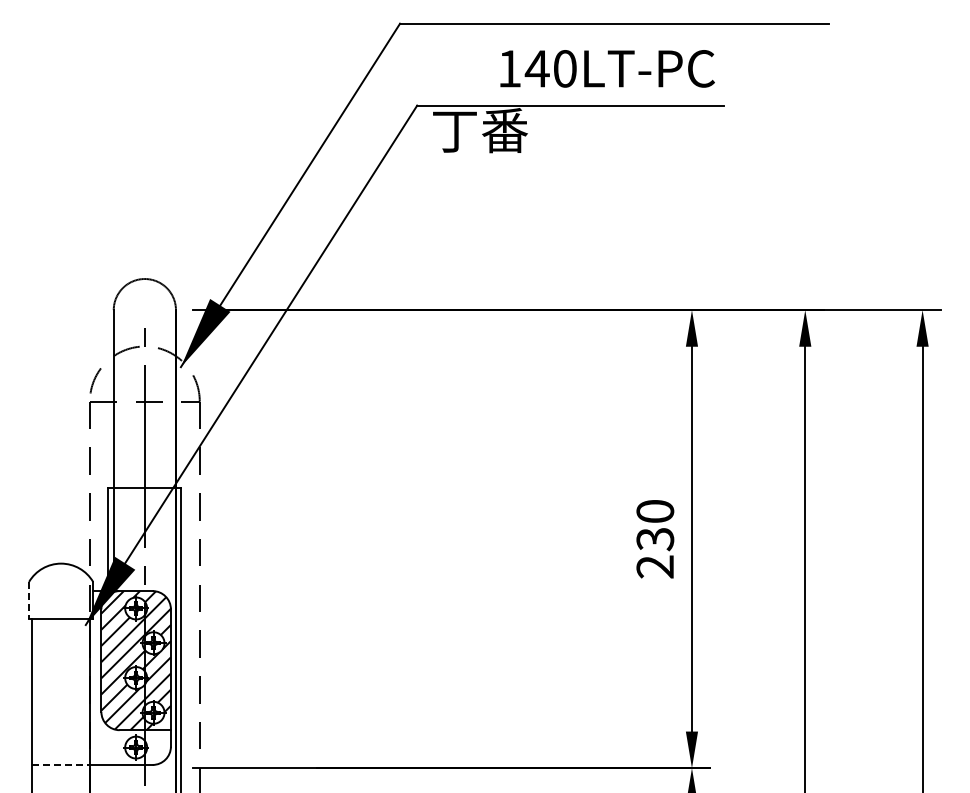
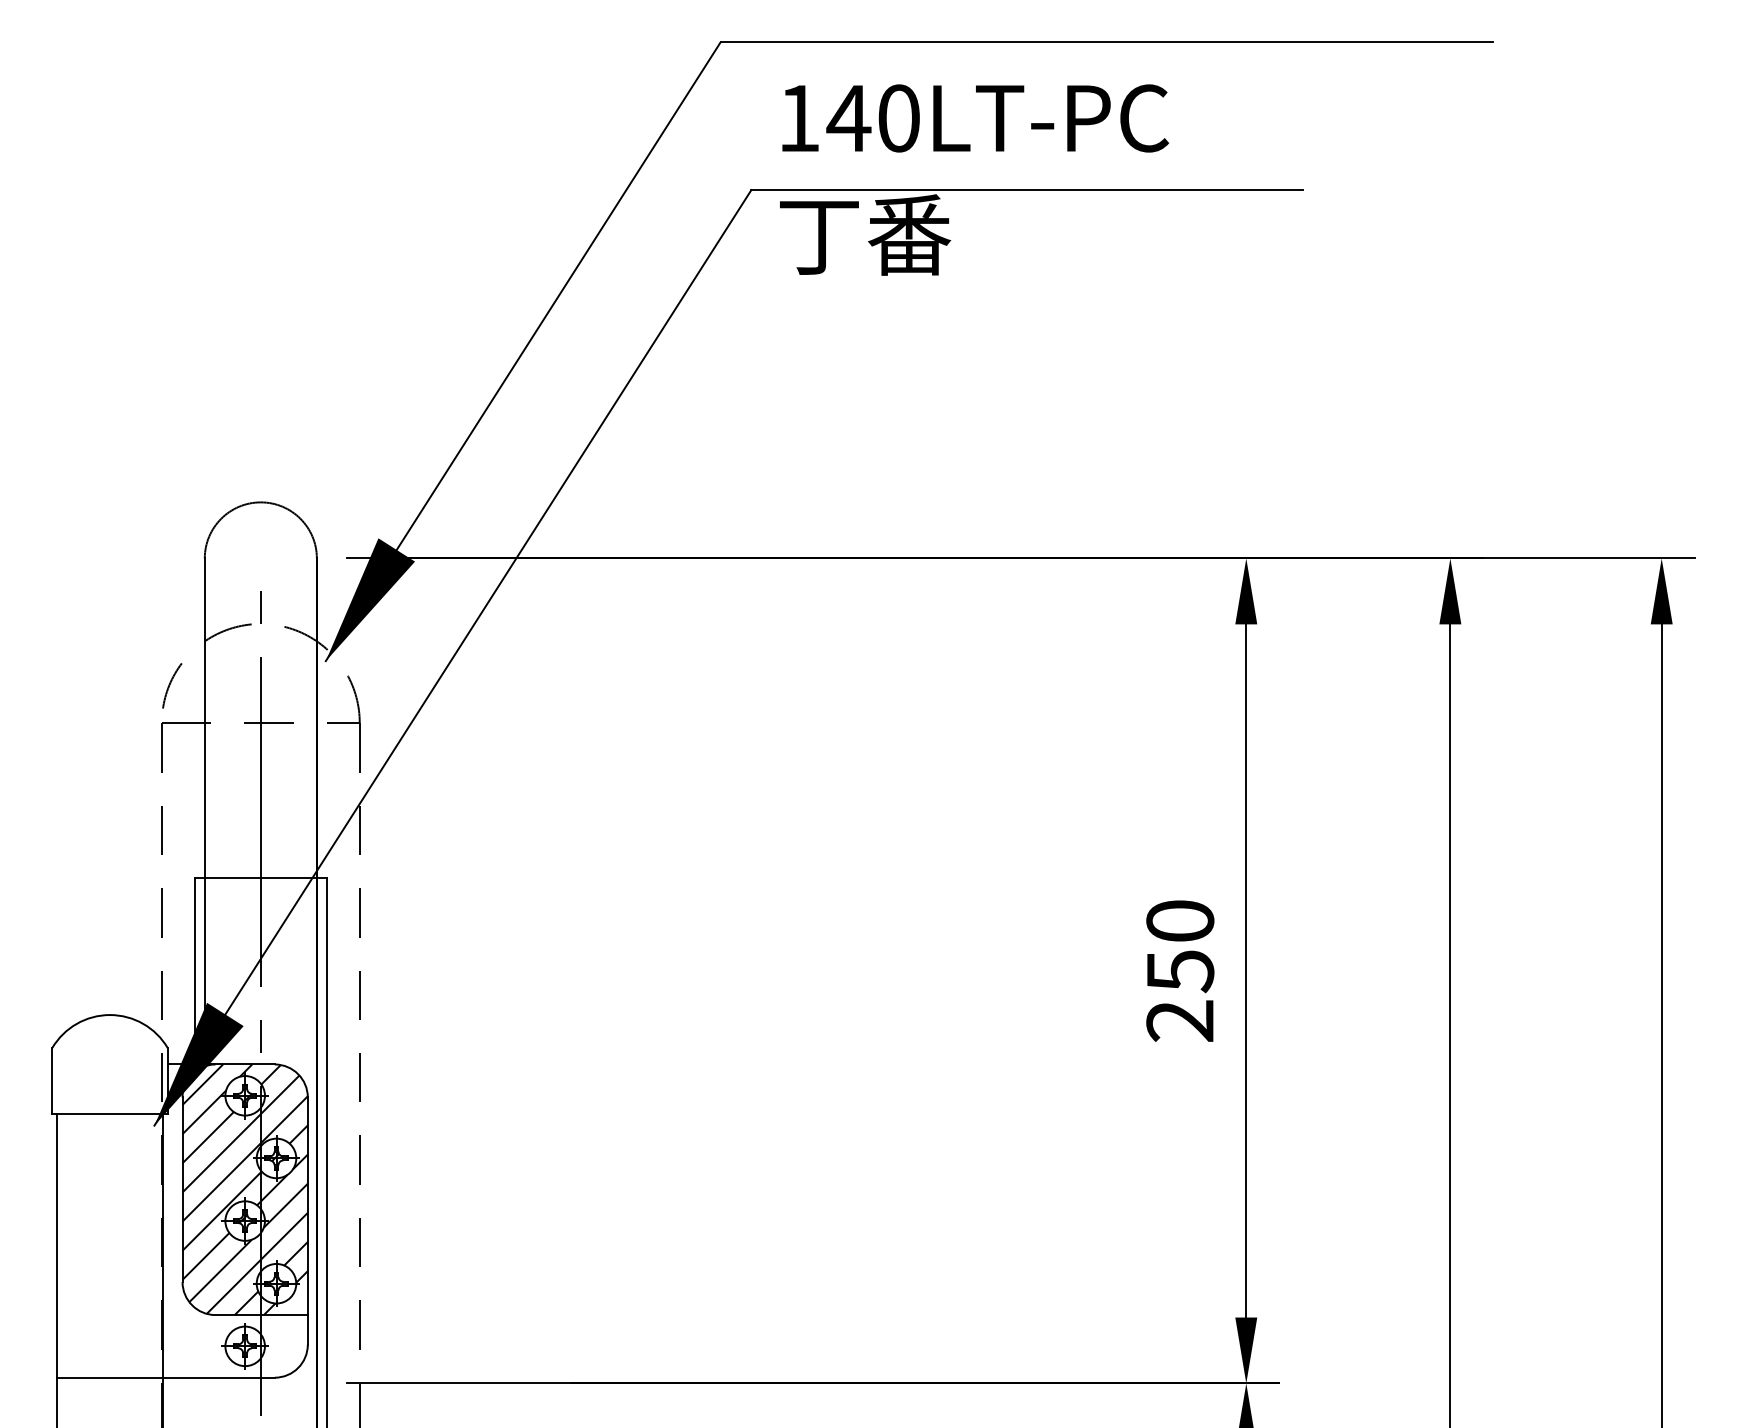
text: (607, 68) -> (975, 117), moved
text: (655, 539) -> (1180, 971), 230 -> 250
line: (29, 600) -> (53, 1081), dashed -> solid
line: (61, 764) -> (110, 1376), dashed -> solid

